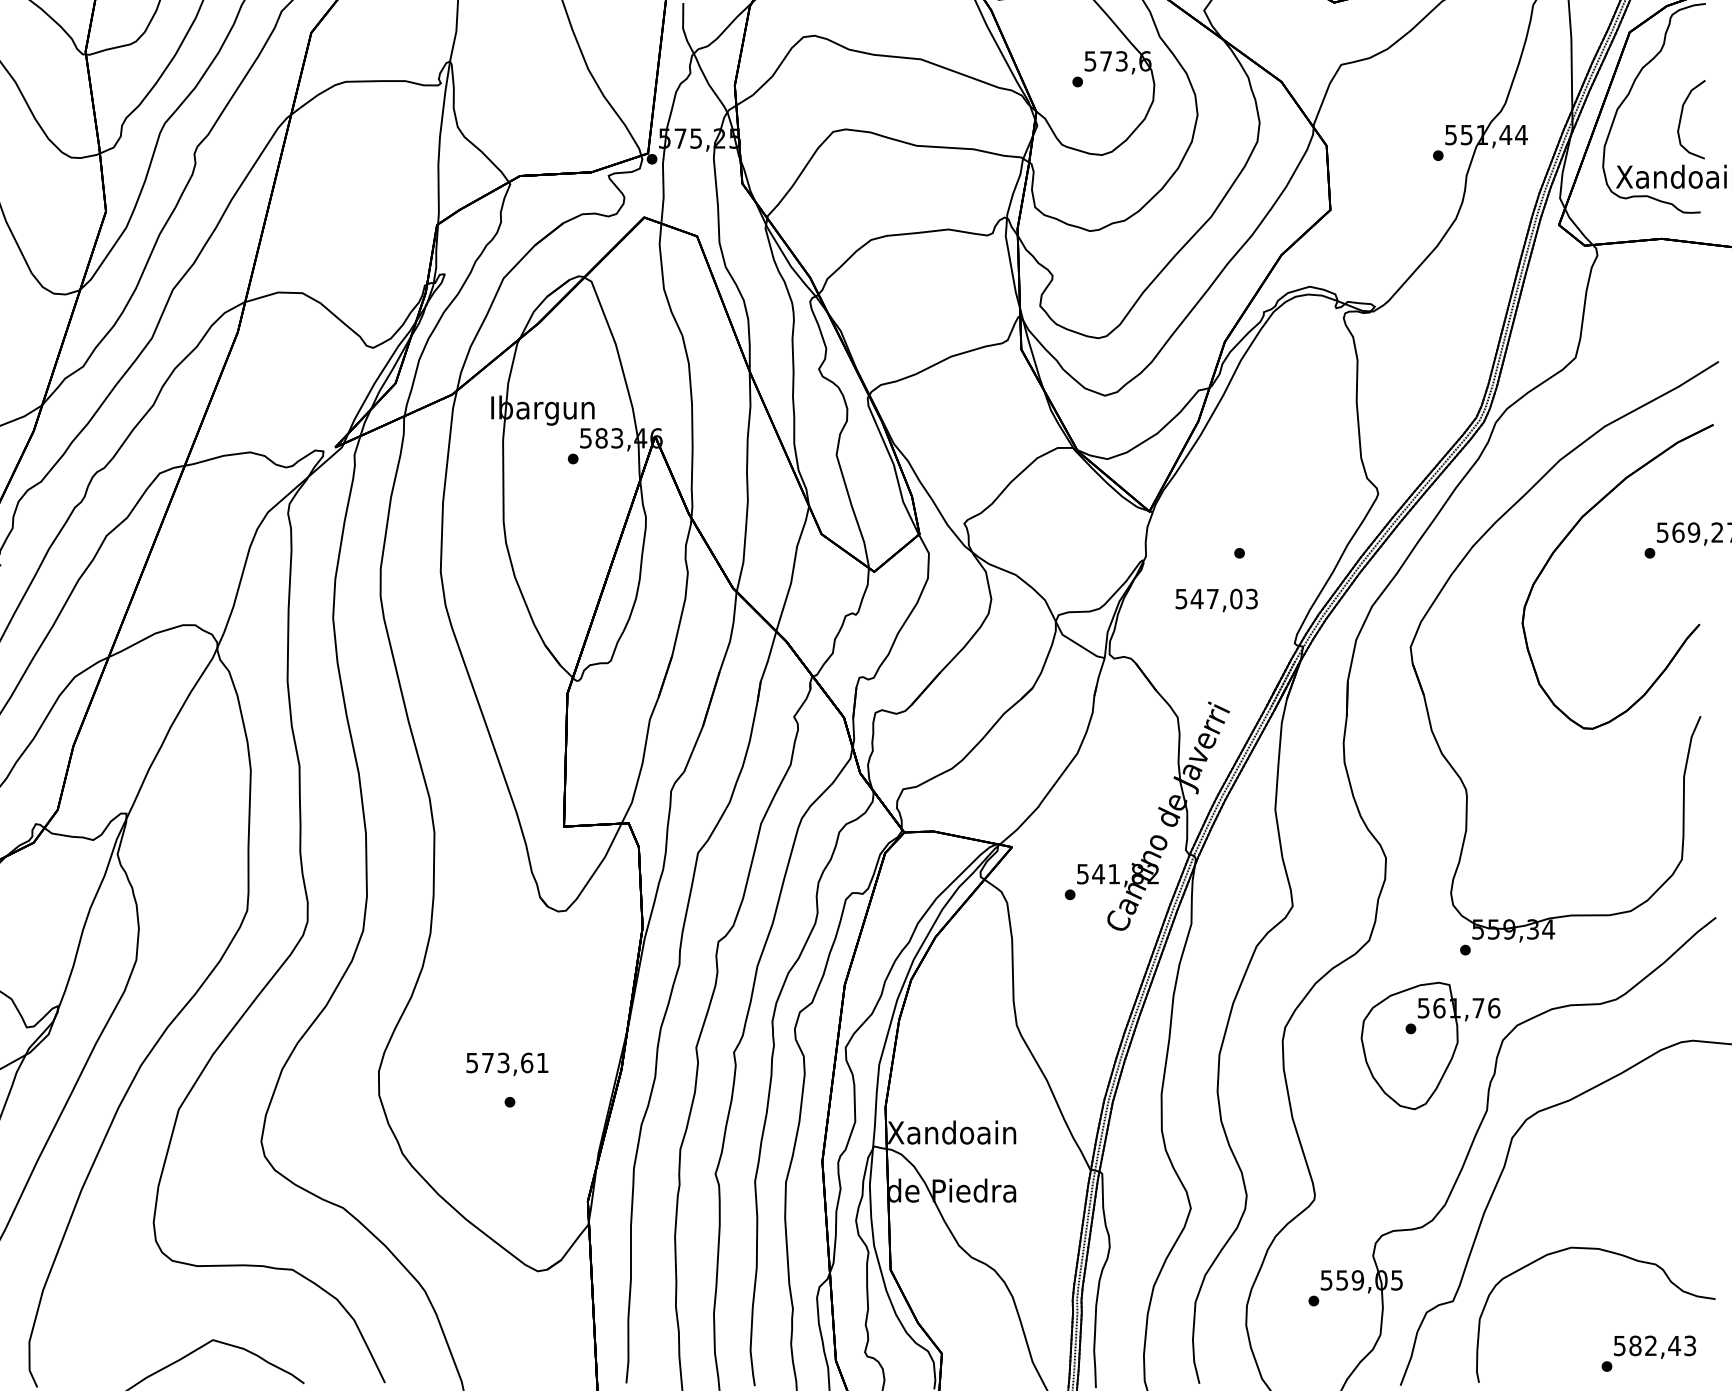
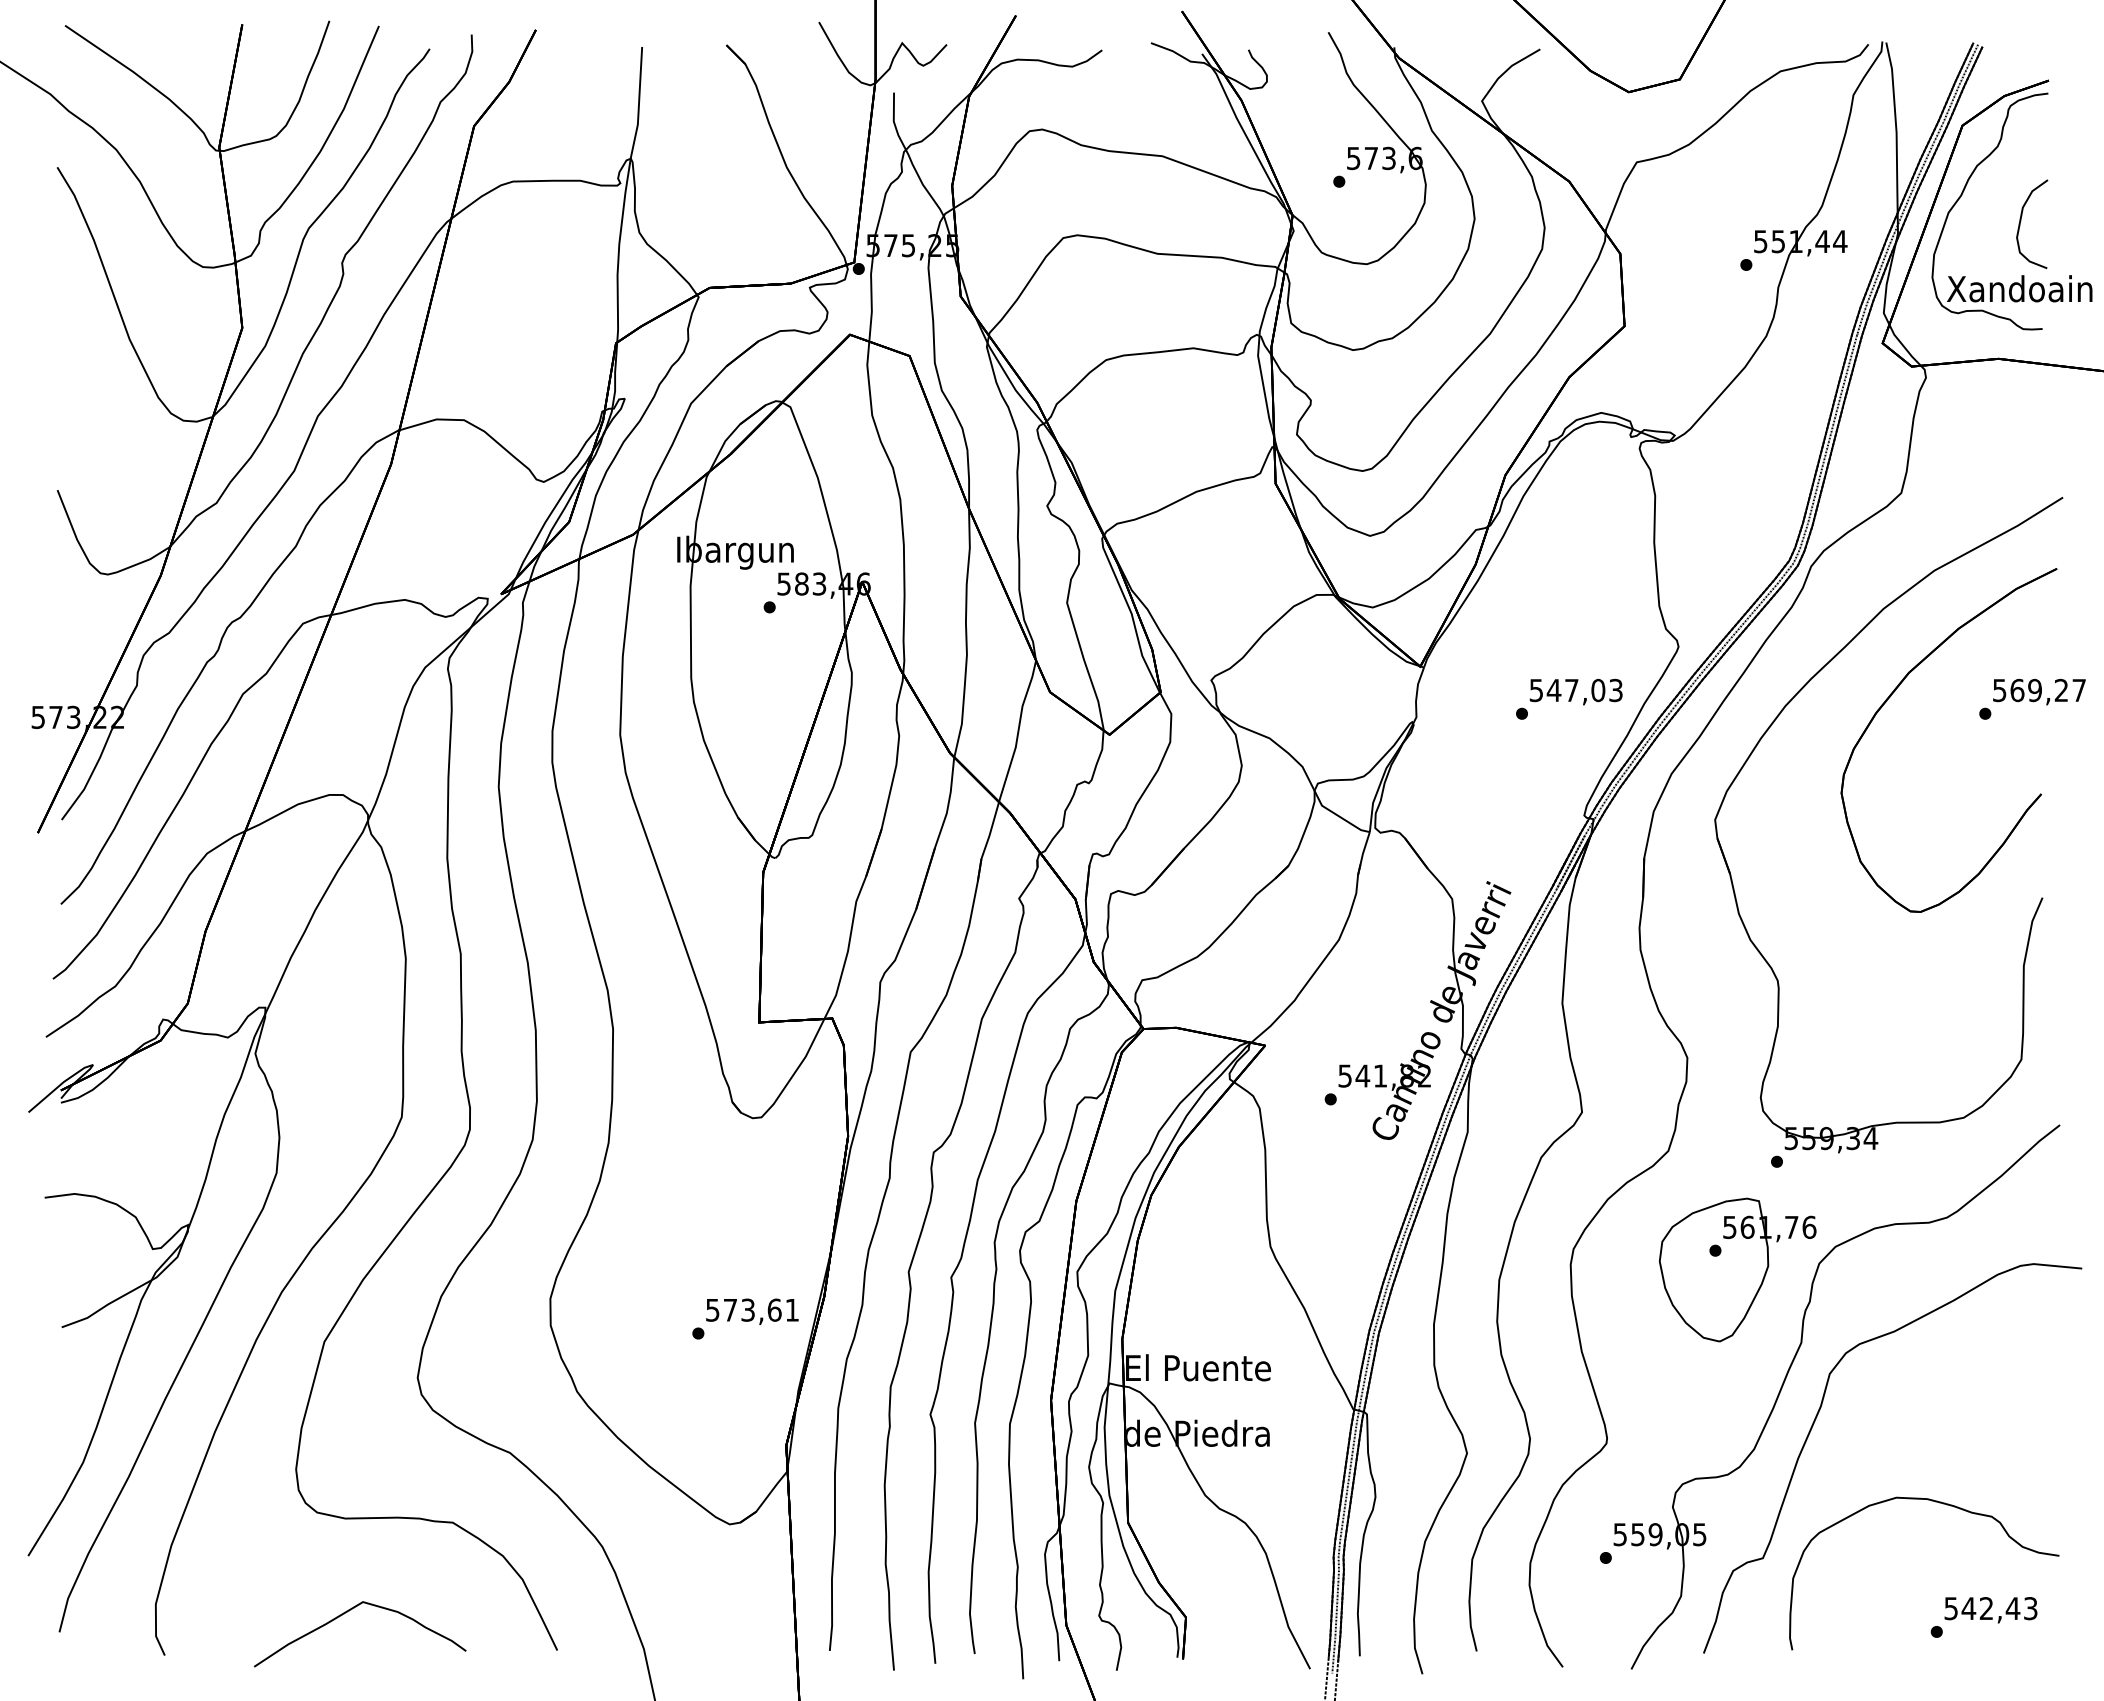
text: (1216, 599) -> (1575, 691), moved
text: (507, 1064) -> (752, 1311), moved
text: (953, 1132) -> (1198, 1367), Xandoain -> El Puente
text: (1635, 1345) -> (1968, 1608), 582,43 -> 542,43

